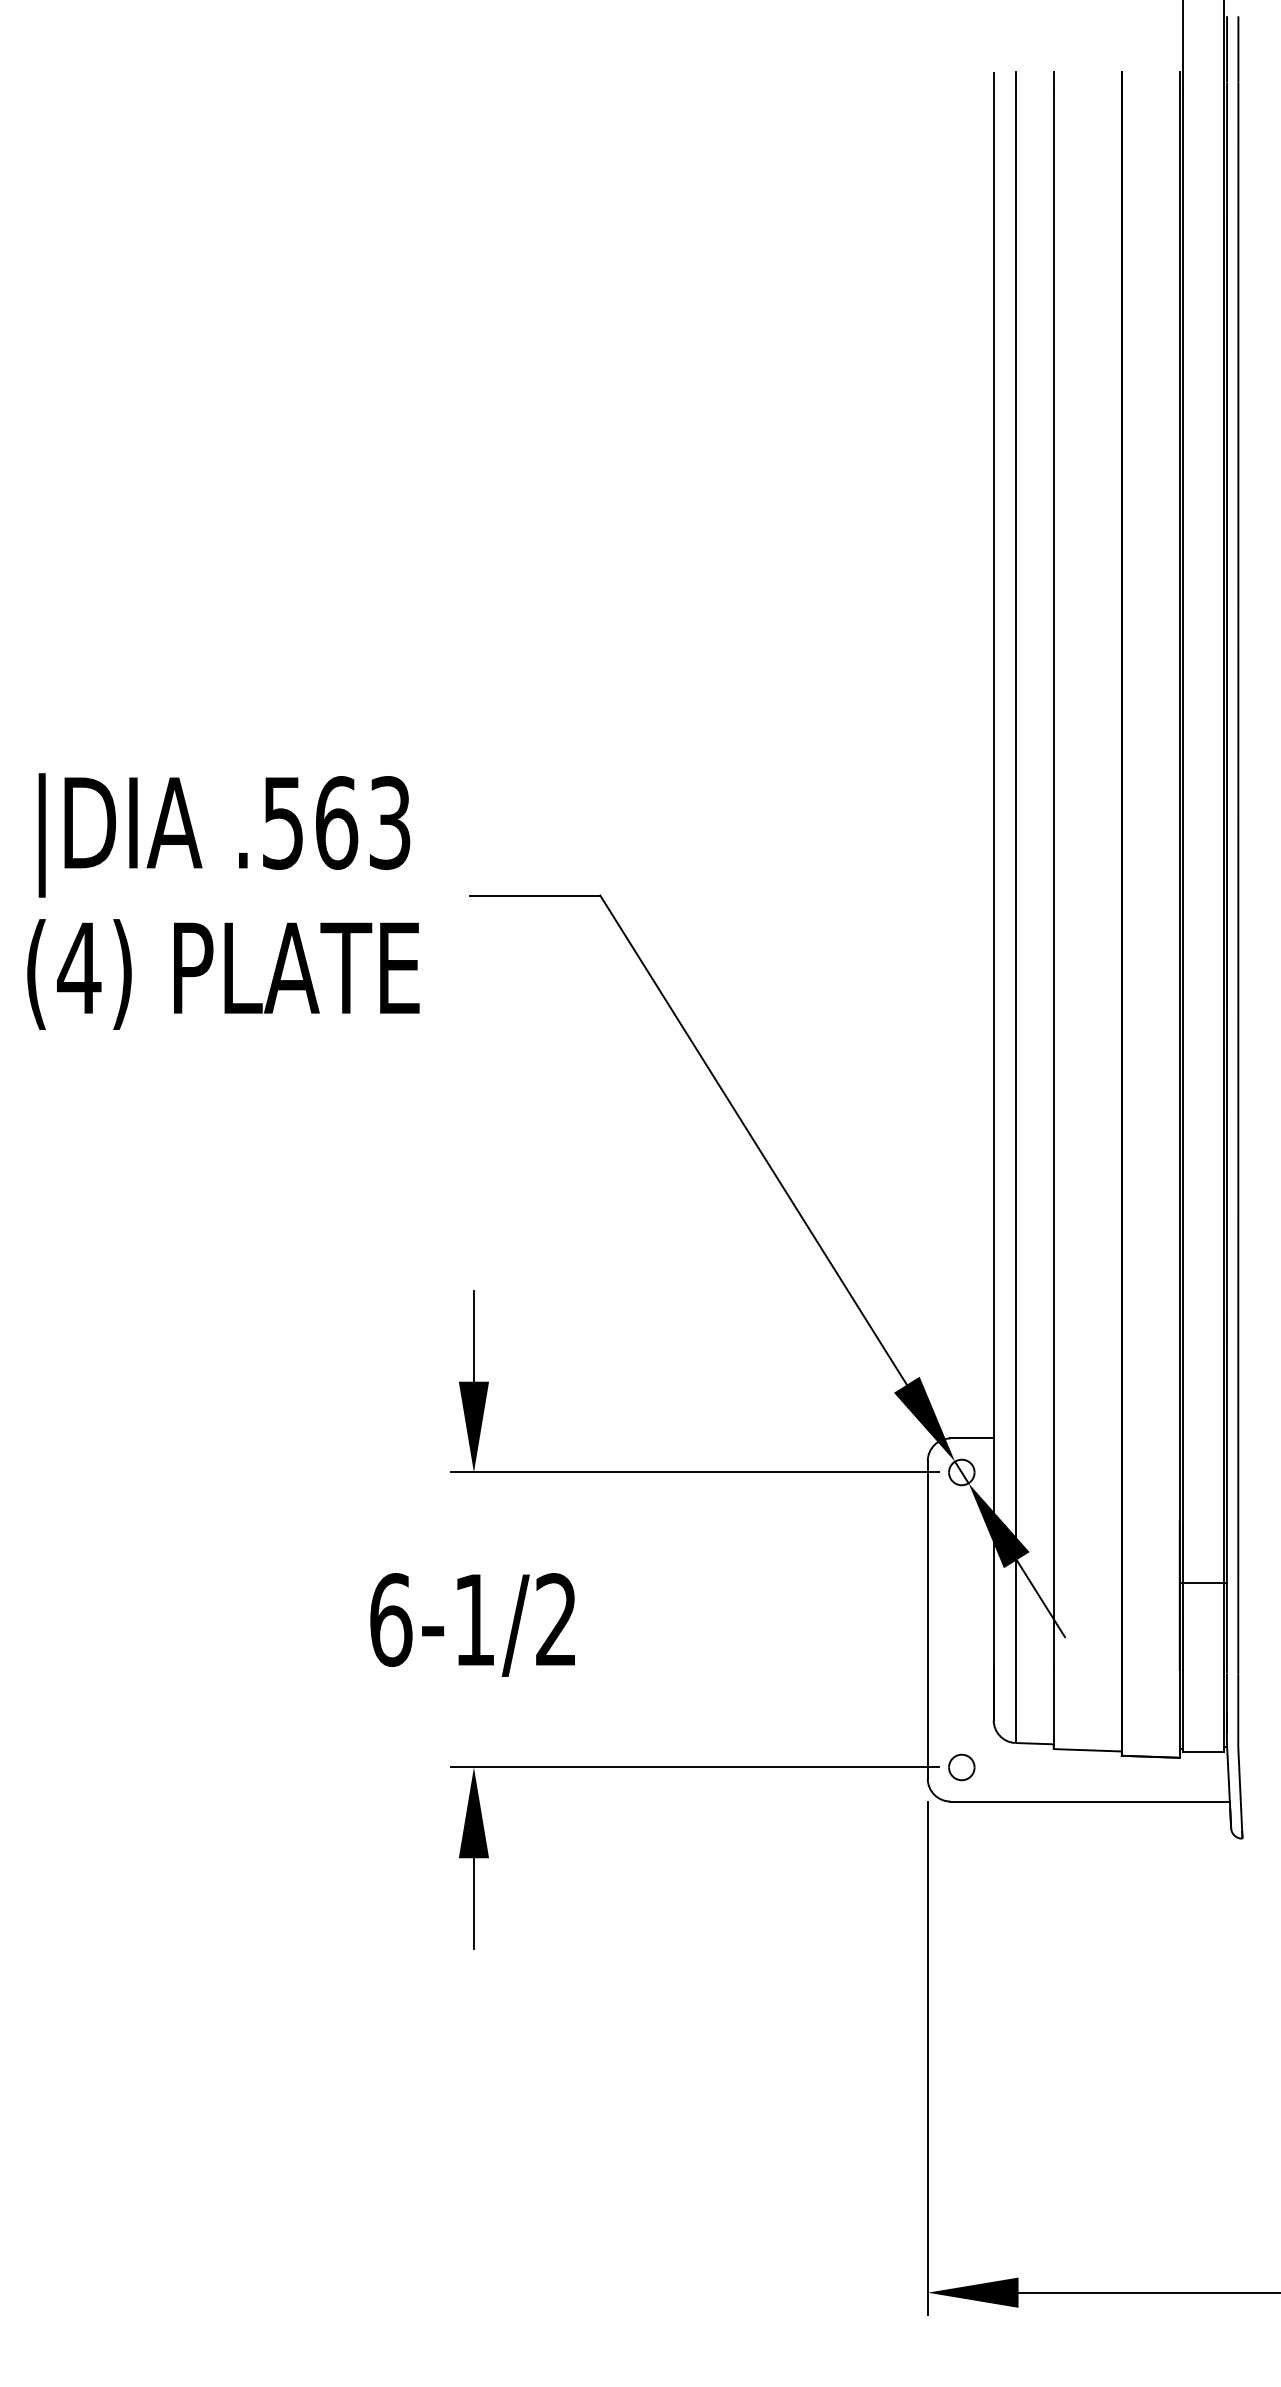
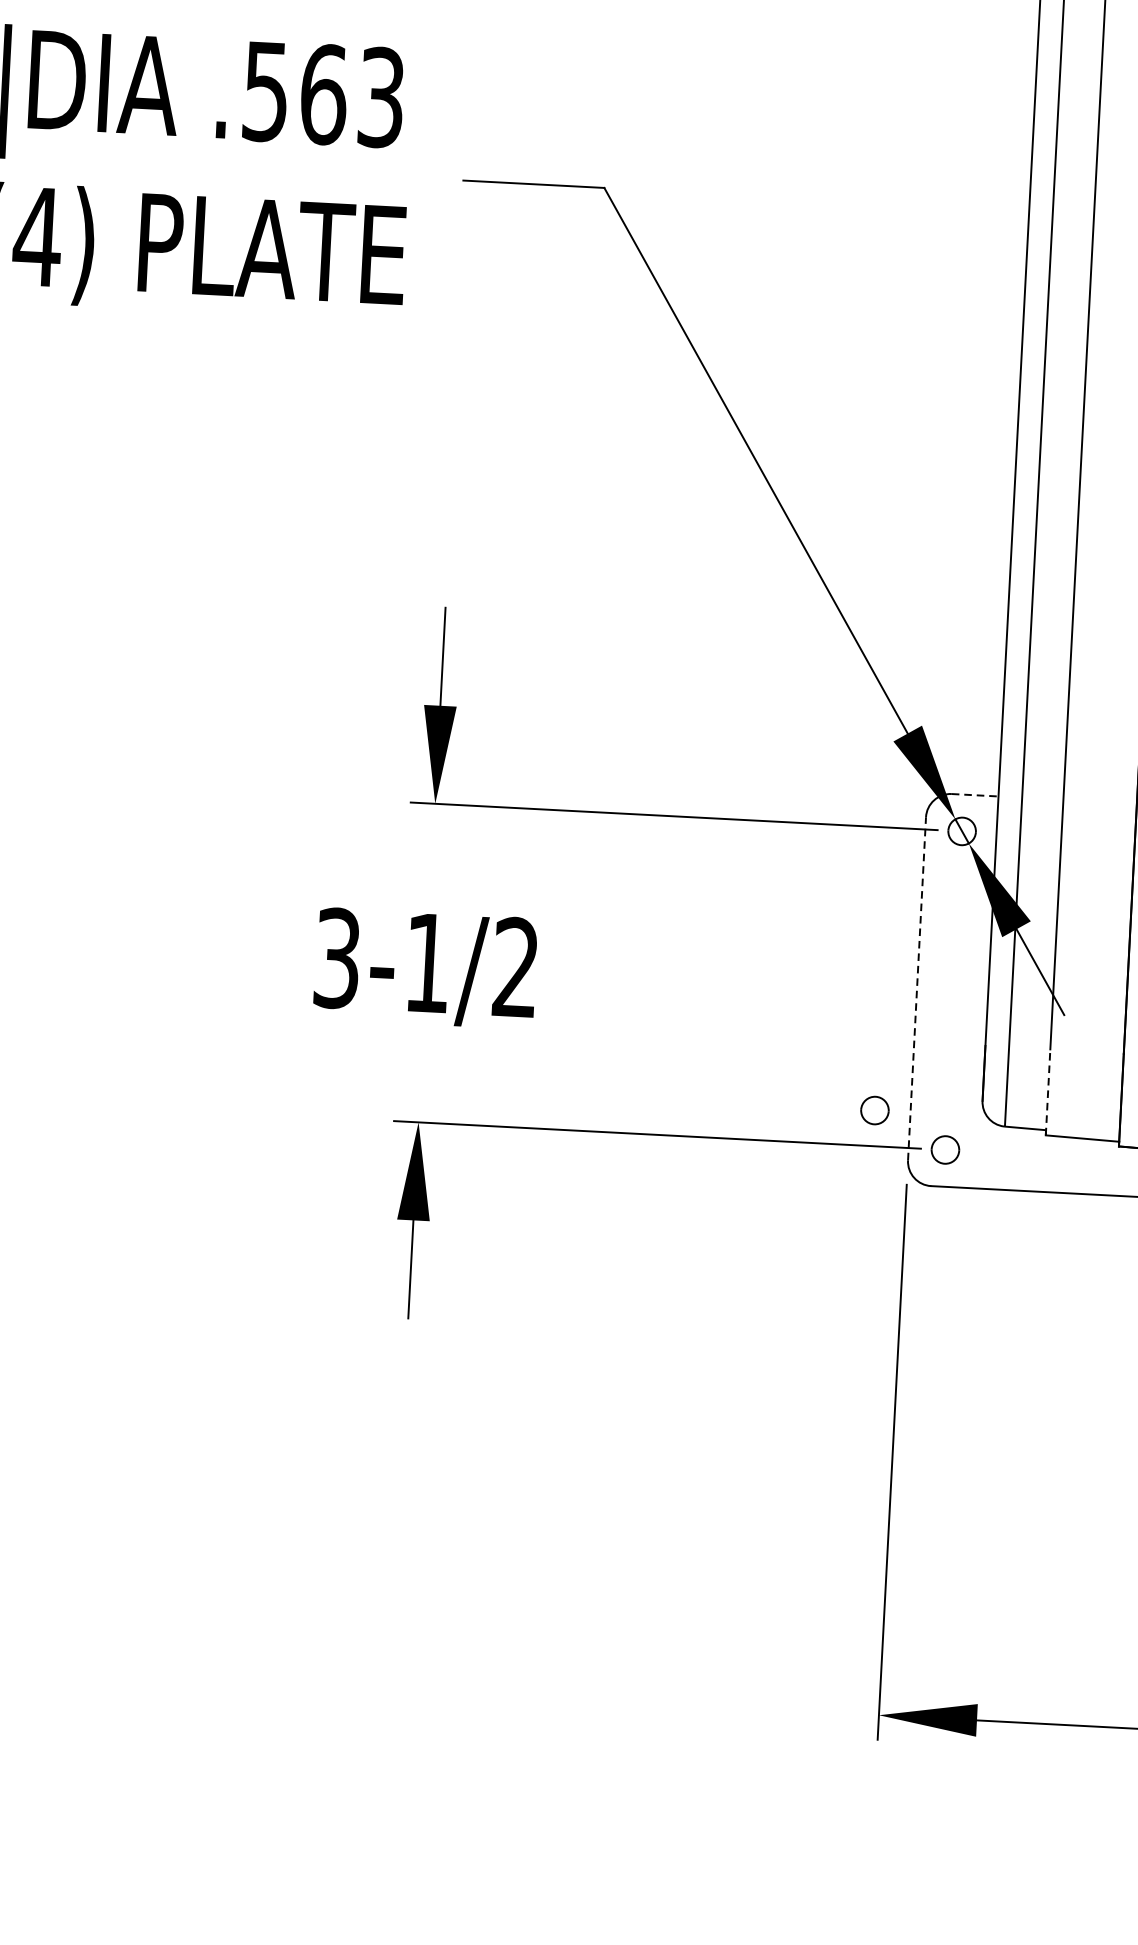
line: (972, 1438) -> (975, 795), solid -> dashed
line: (927, 1619) -> (916, 988), solid -> dashed
text: (391, 1620) -> (337, 958), 6-1/2 -> 3-1/2
line: (1053, 1709) -> (1047, 1092), solid -> dashed
part: (894, 1734) -> (874, 1110), added

